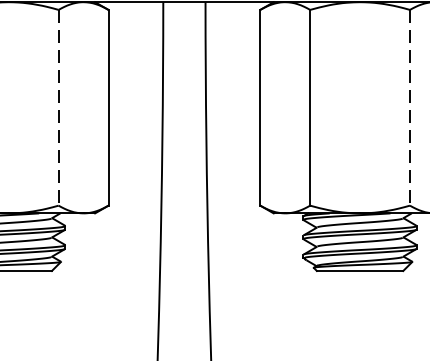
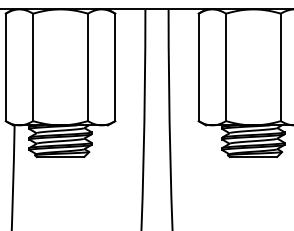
line: (57, 107) -> (87, 67), dashed -> solid
line: (409, 107) -> (280, 67), dashed -> solid

